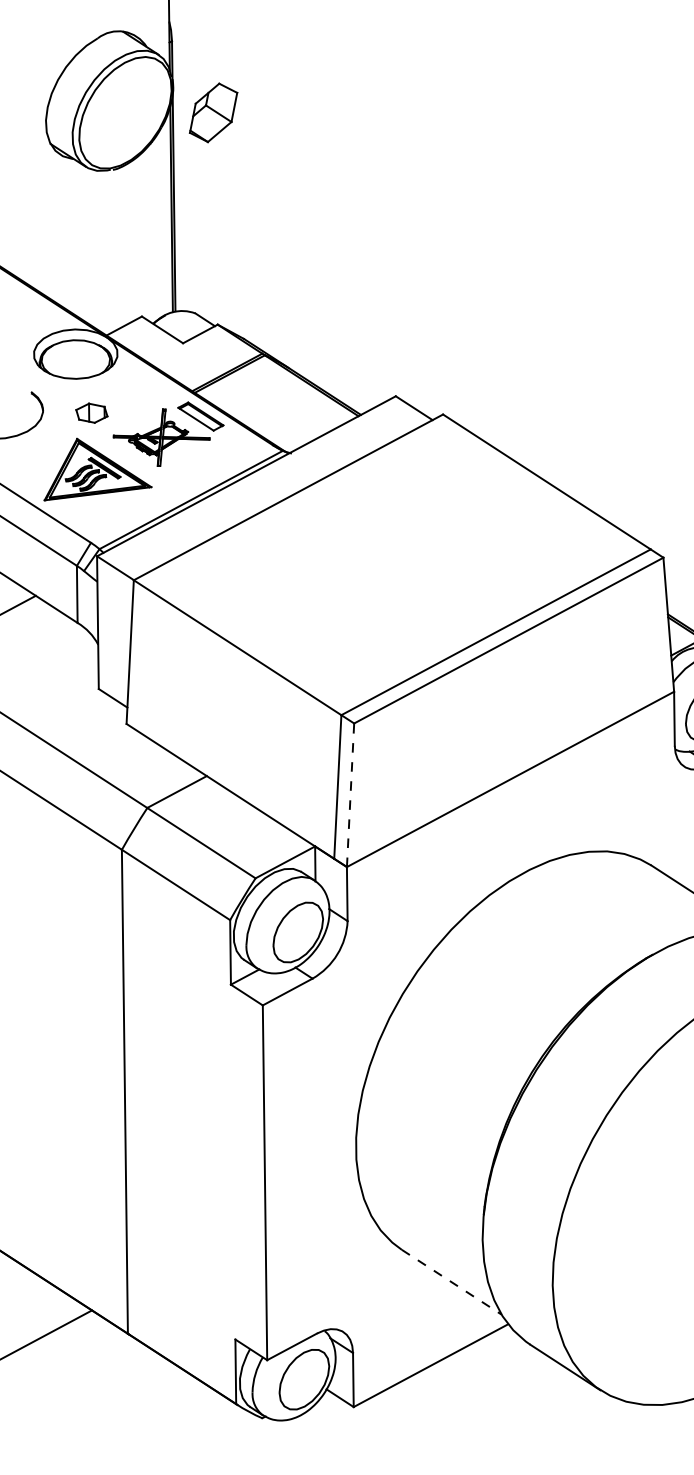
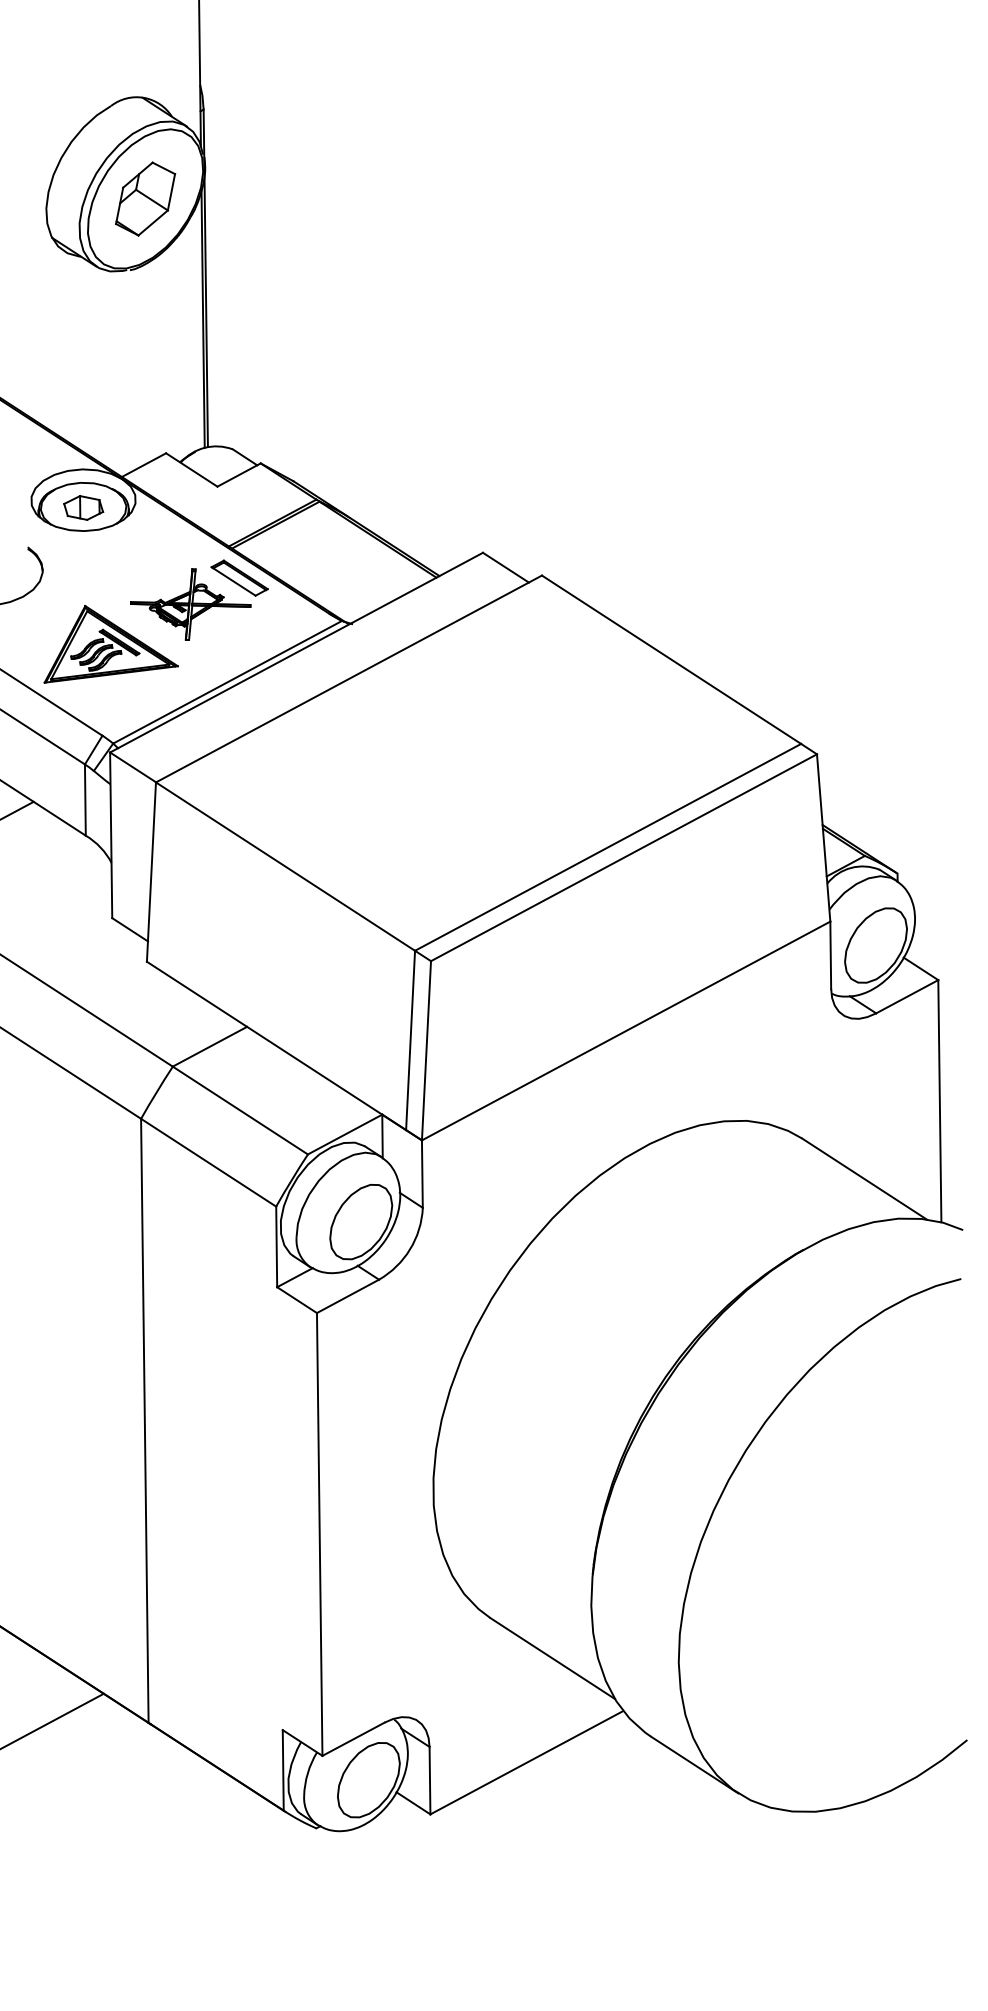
part: (213, 112) -> (145, 198), moved
part: (91, 412) -> (83, 507), moved
line: (350, 795) -> (426, 1050), dashed -> solid
line: (452, 1282) -> (553, 1658), dashed -> solid

